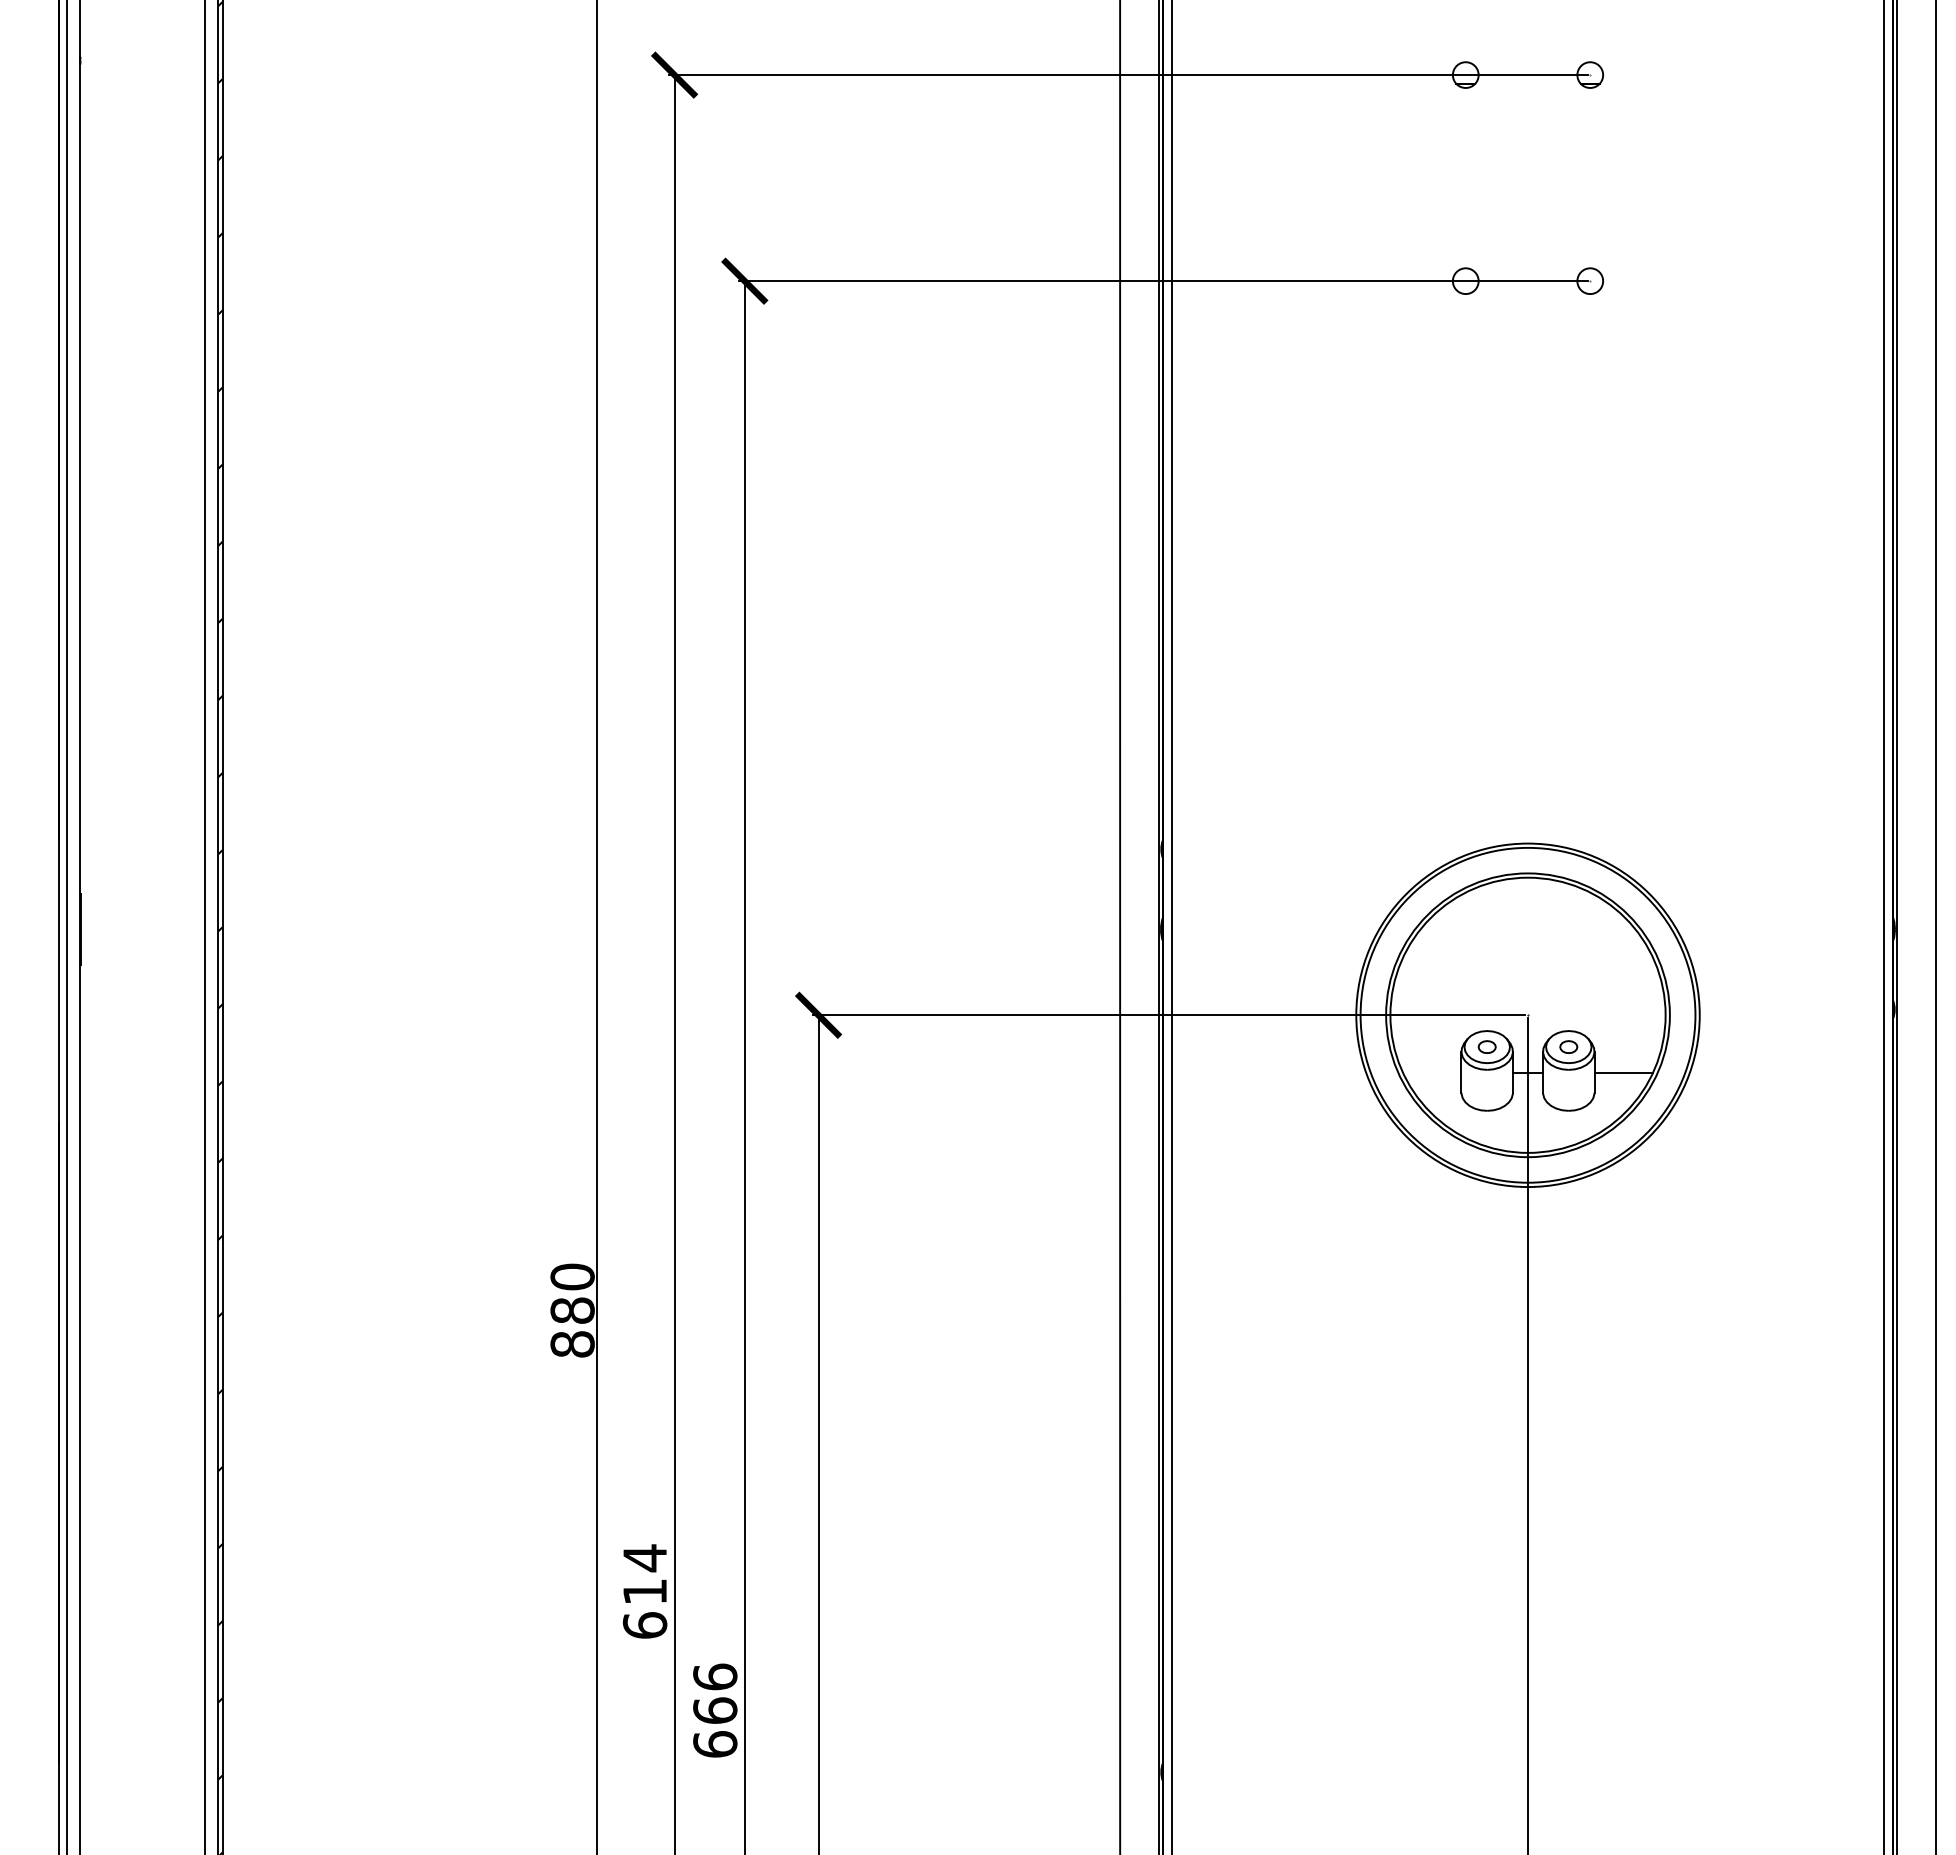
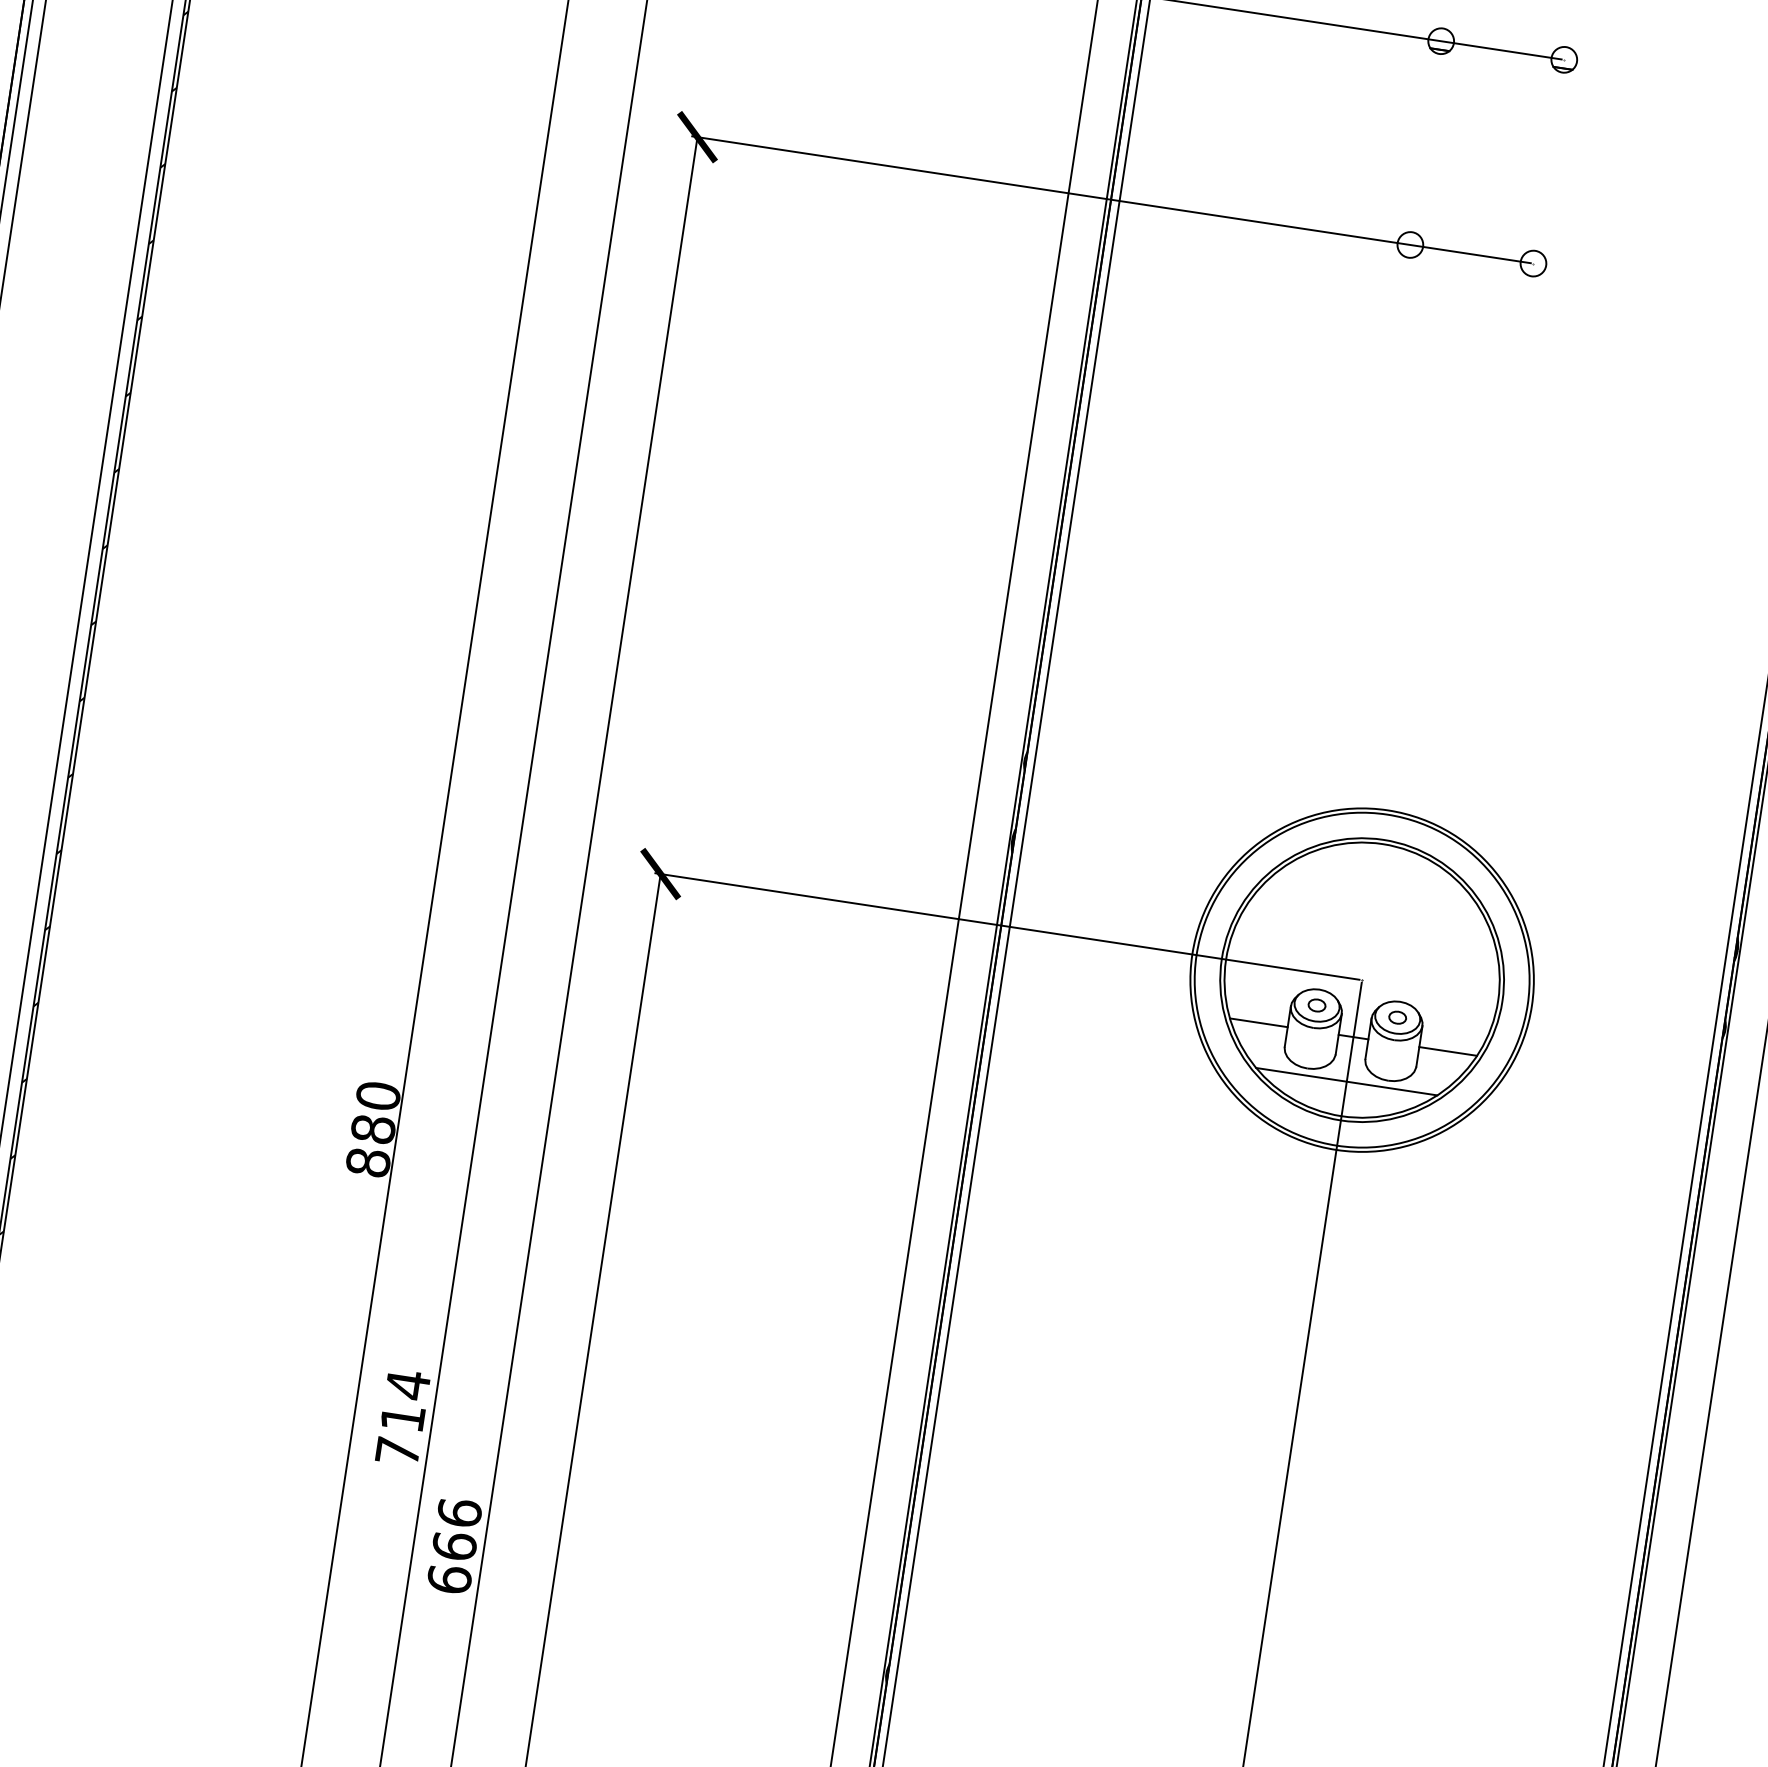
line: (1432, 1072) -> (1259, 1022), added
line: (1527, 1118) -> (1346, 1082), added
text: (644, 1625) -> (397, 1451), 614 -> 714

